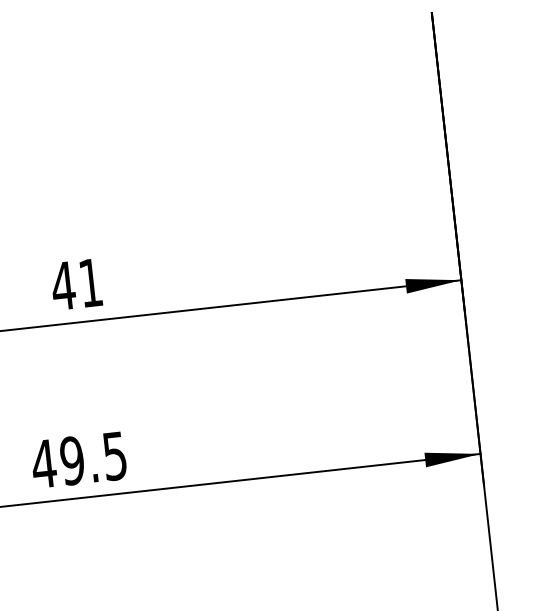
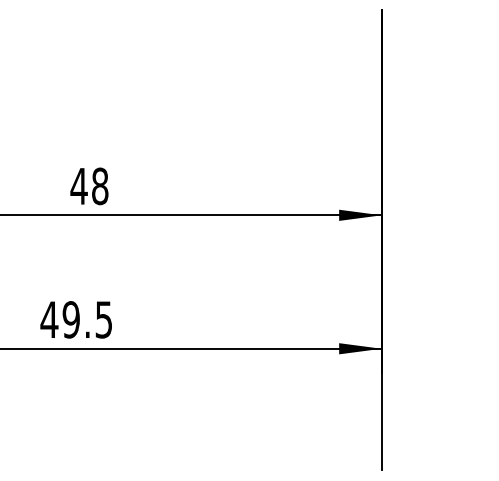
text: (91, 283) -> (100, 186), 41 -> 48

